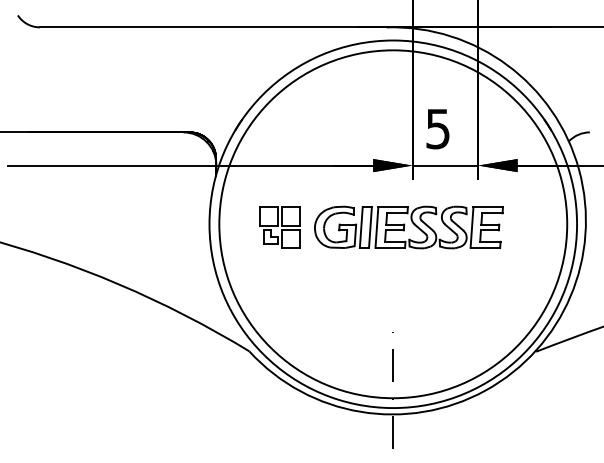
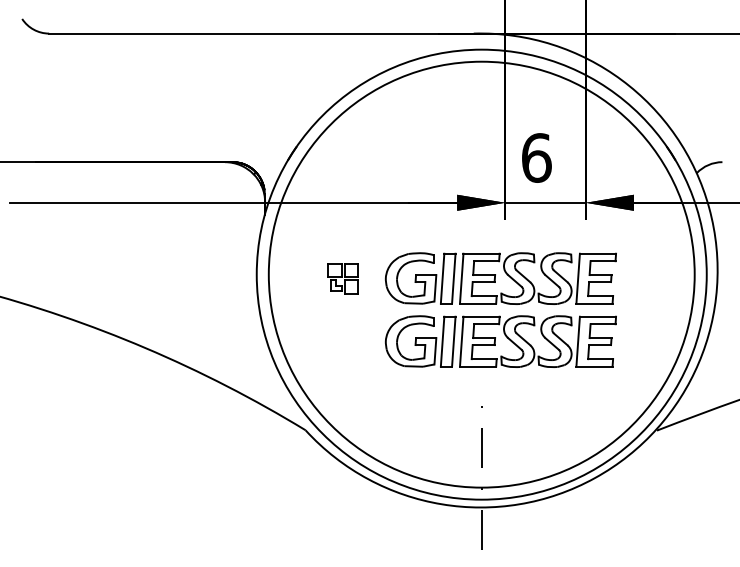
text: (437, 128) -> (536, 157), 5 -> 6
part: (279, 227) -> (342, 278), size x0.6
part: (408, 278) -> (500, 341), added

